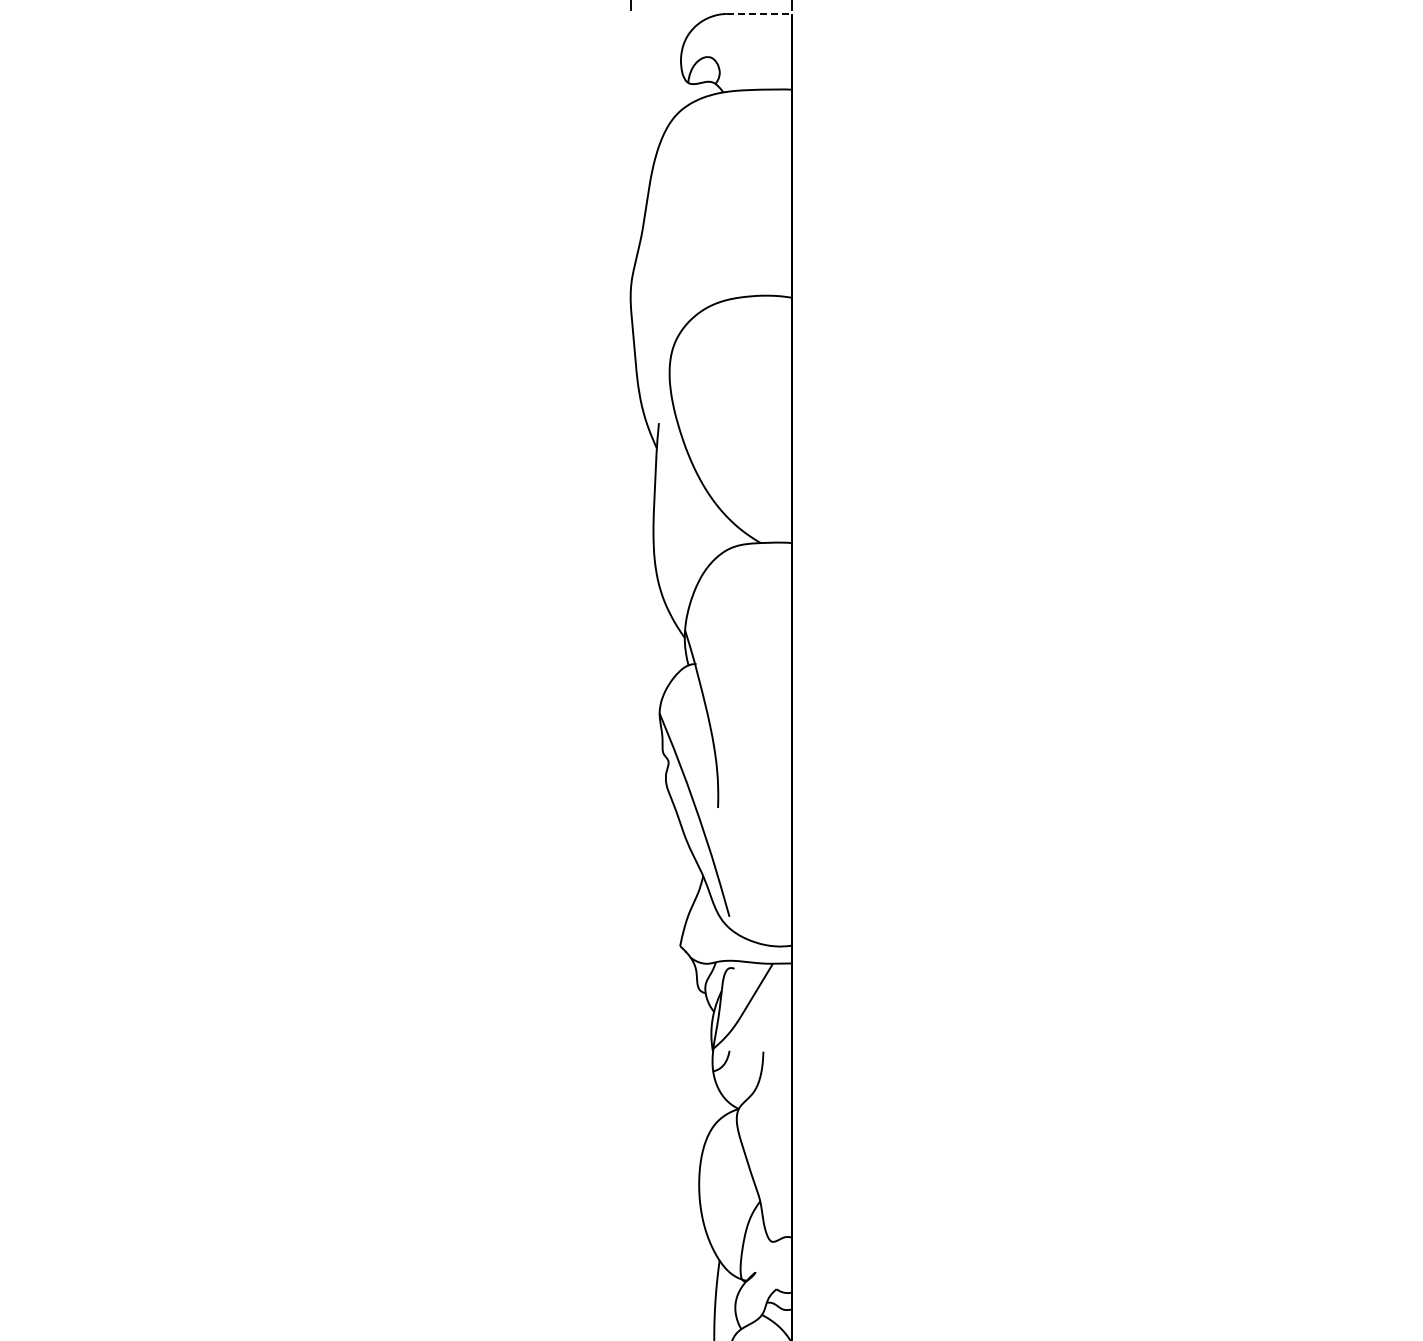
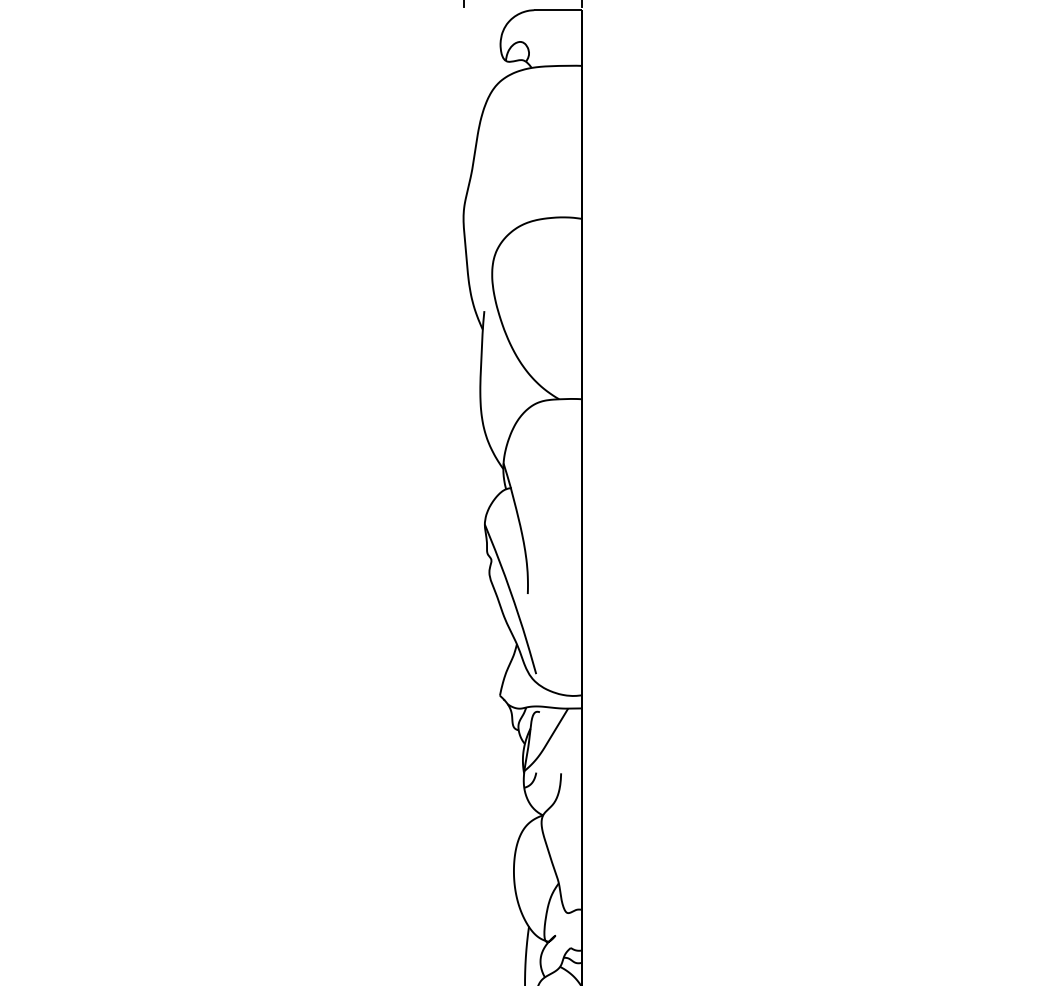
line: (759, 13) -> (558, 9), dashed -> solid

